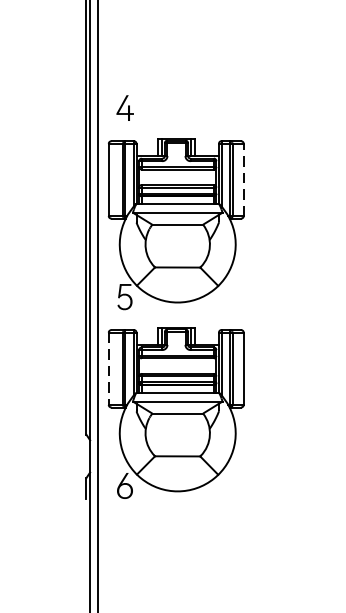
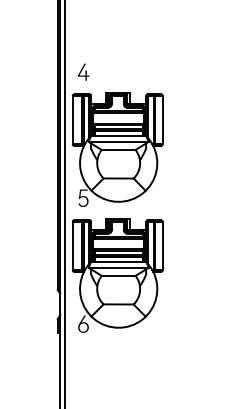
line: (243, 179) -> (162, 119), dashed -> solid
line: (108, 369) -> (72, 246), dashed -> solid

